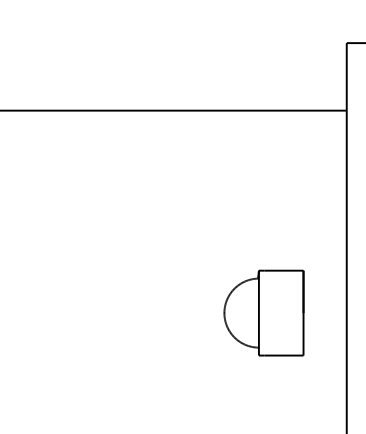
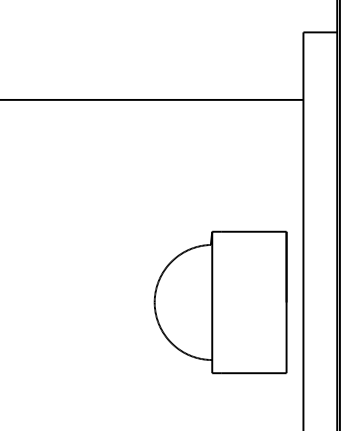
part: (263, 312) -> (220, 301), size x1.67

